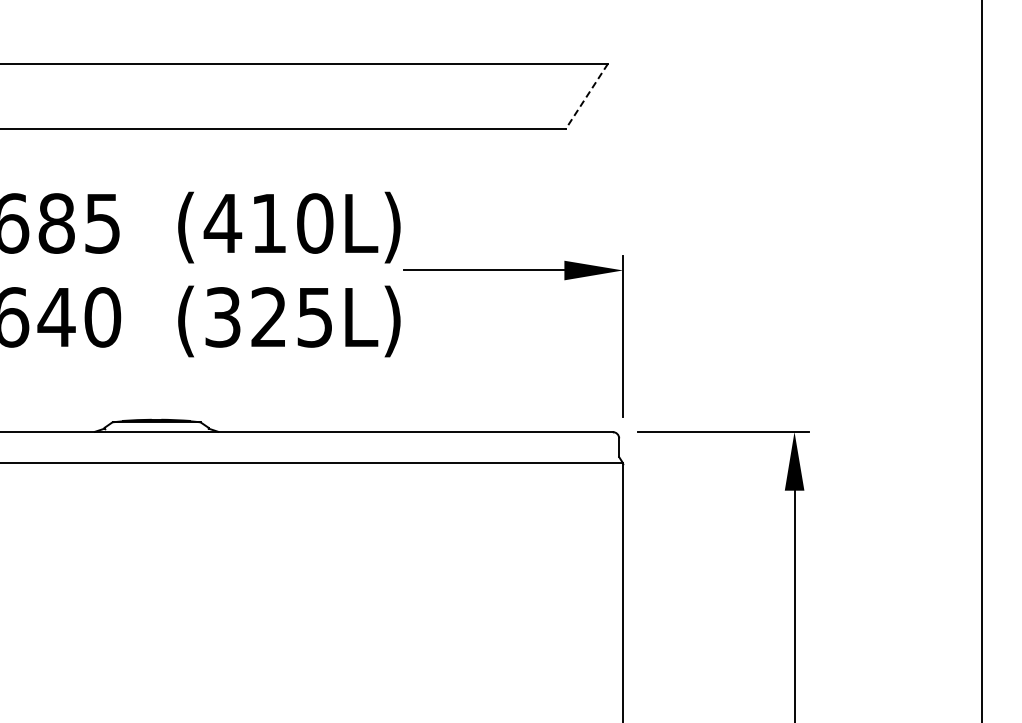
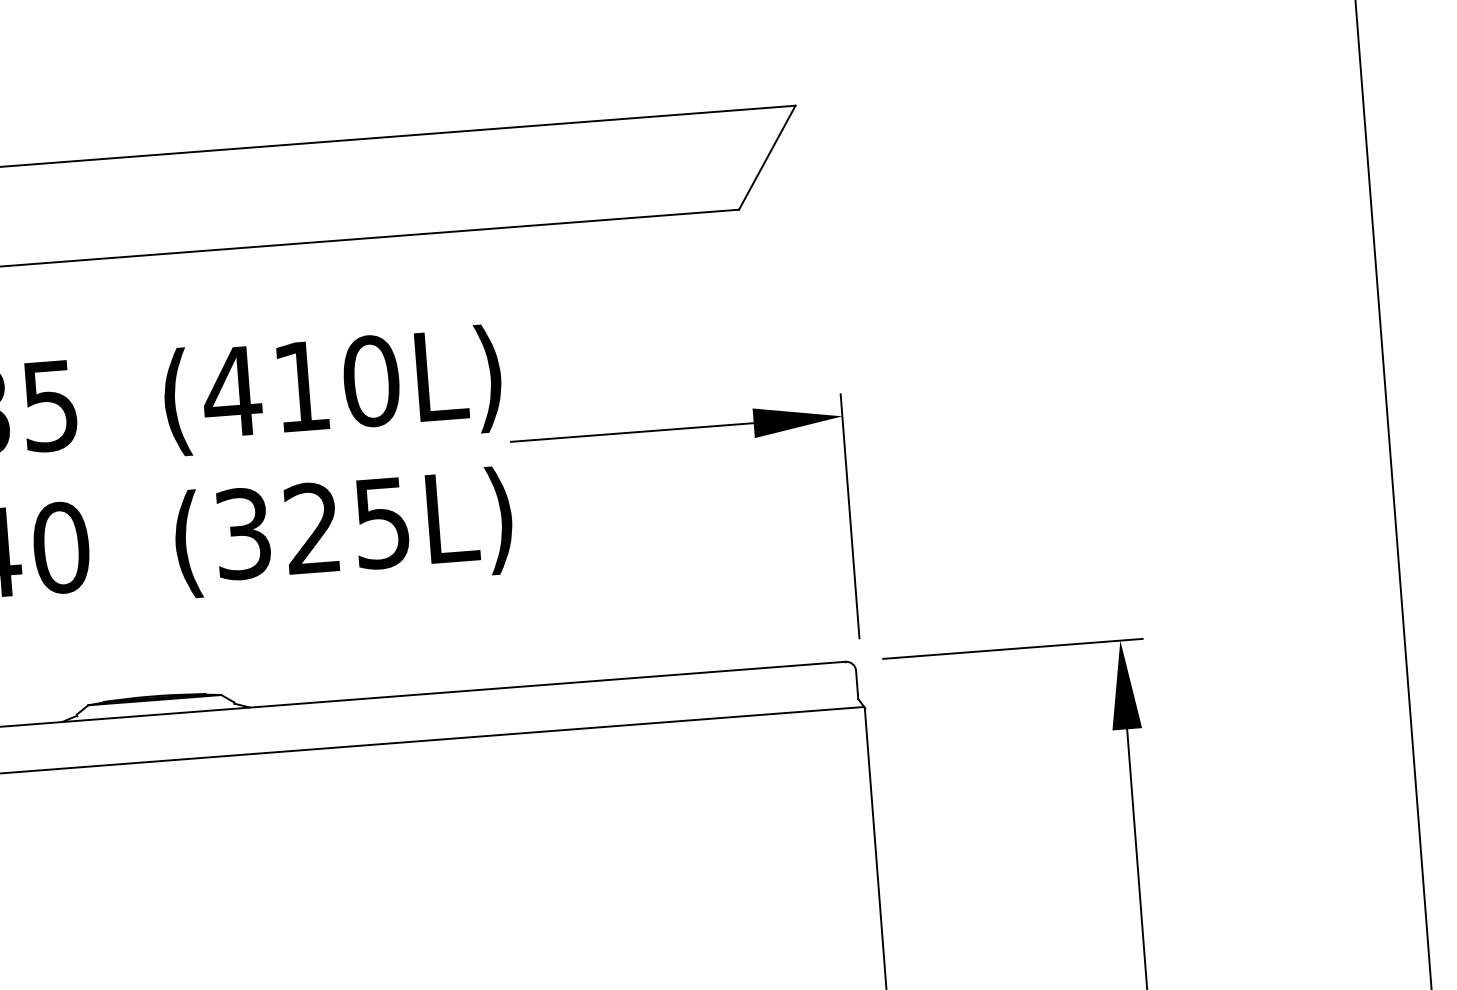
line: (586, 96) -> (766, 157), dashed -> solid

